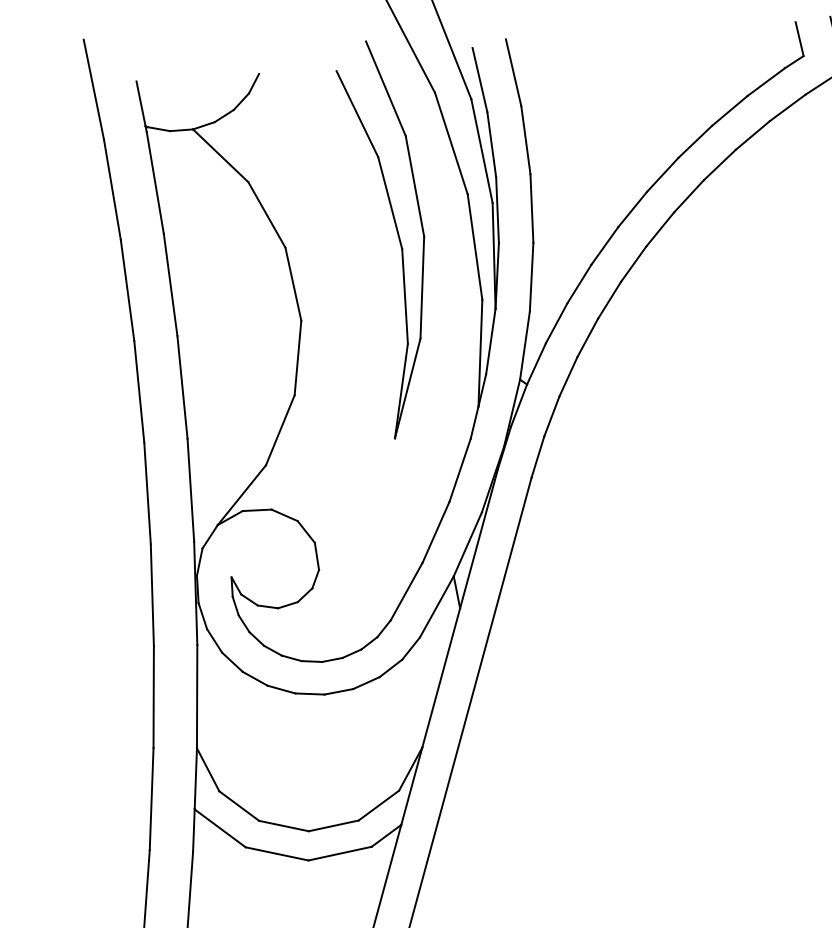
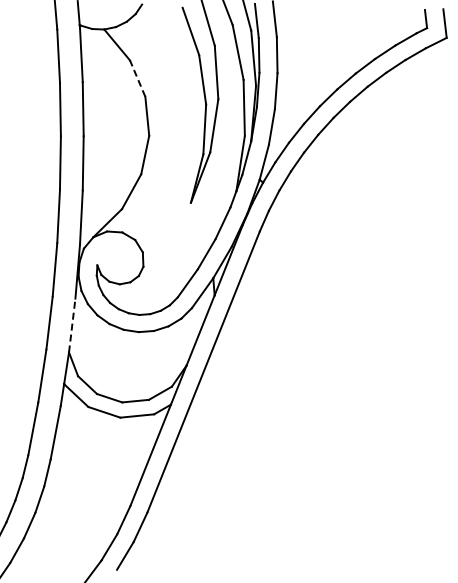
line: (266, 214) -> (137, 78), solid -> dashed
line: (197, 696) -> (72, 325), solid -> dashed

